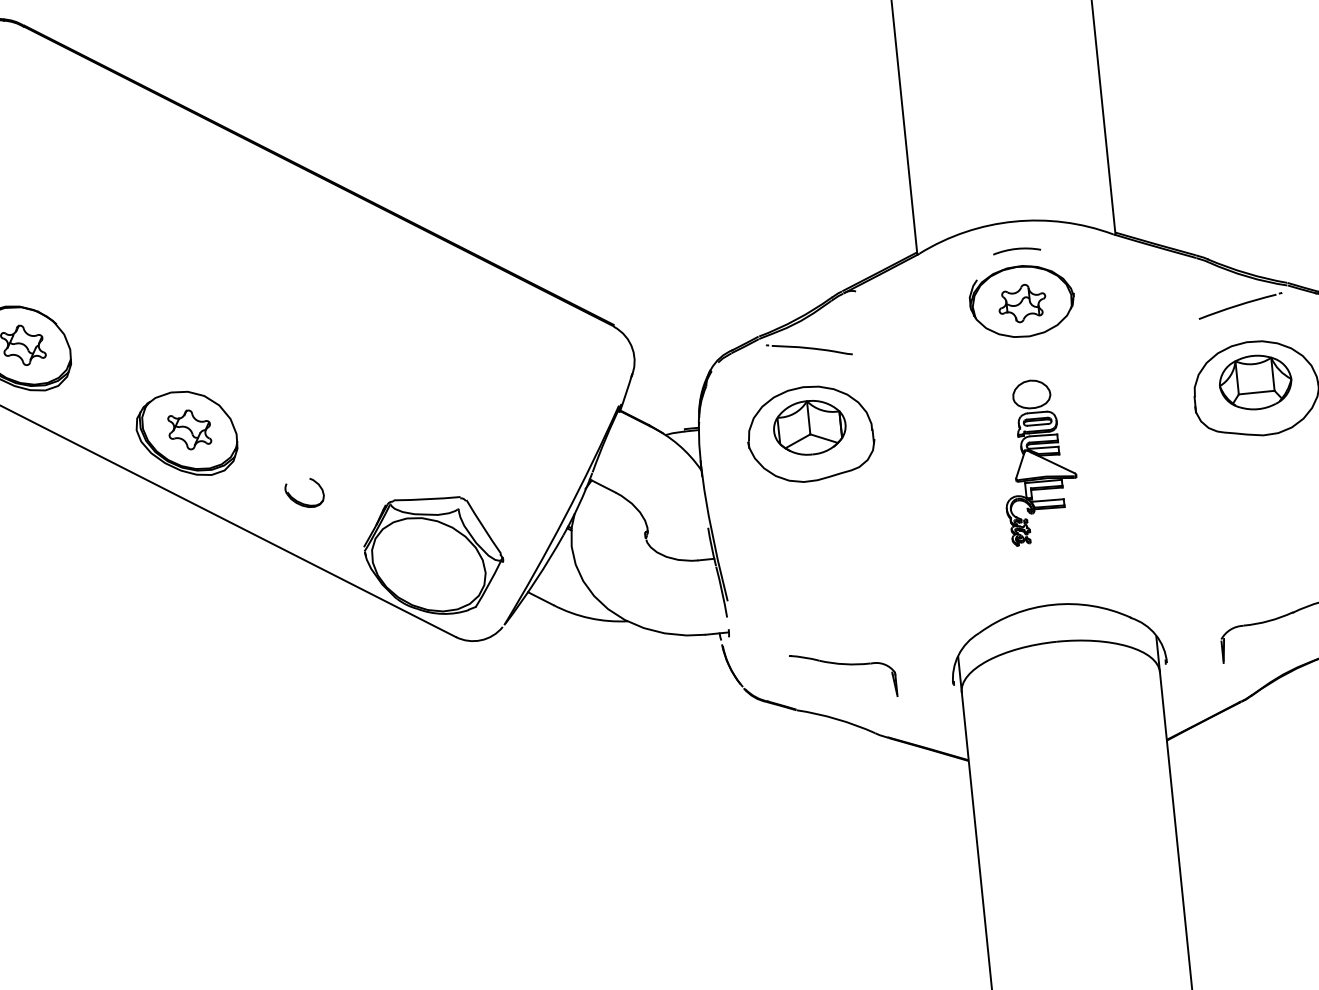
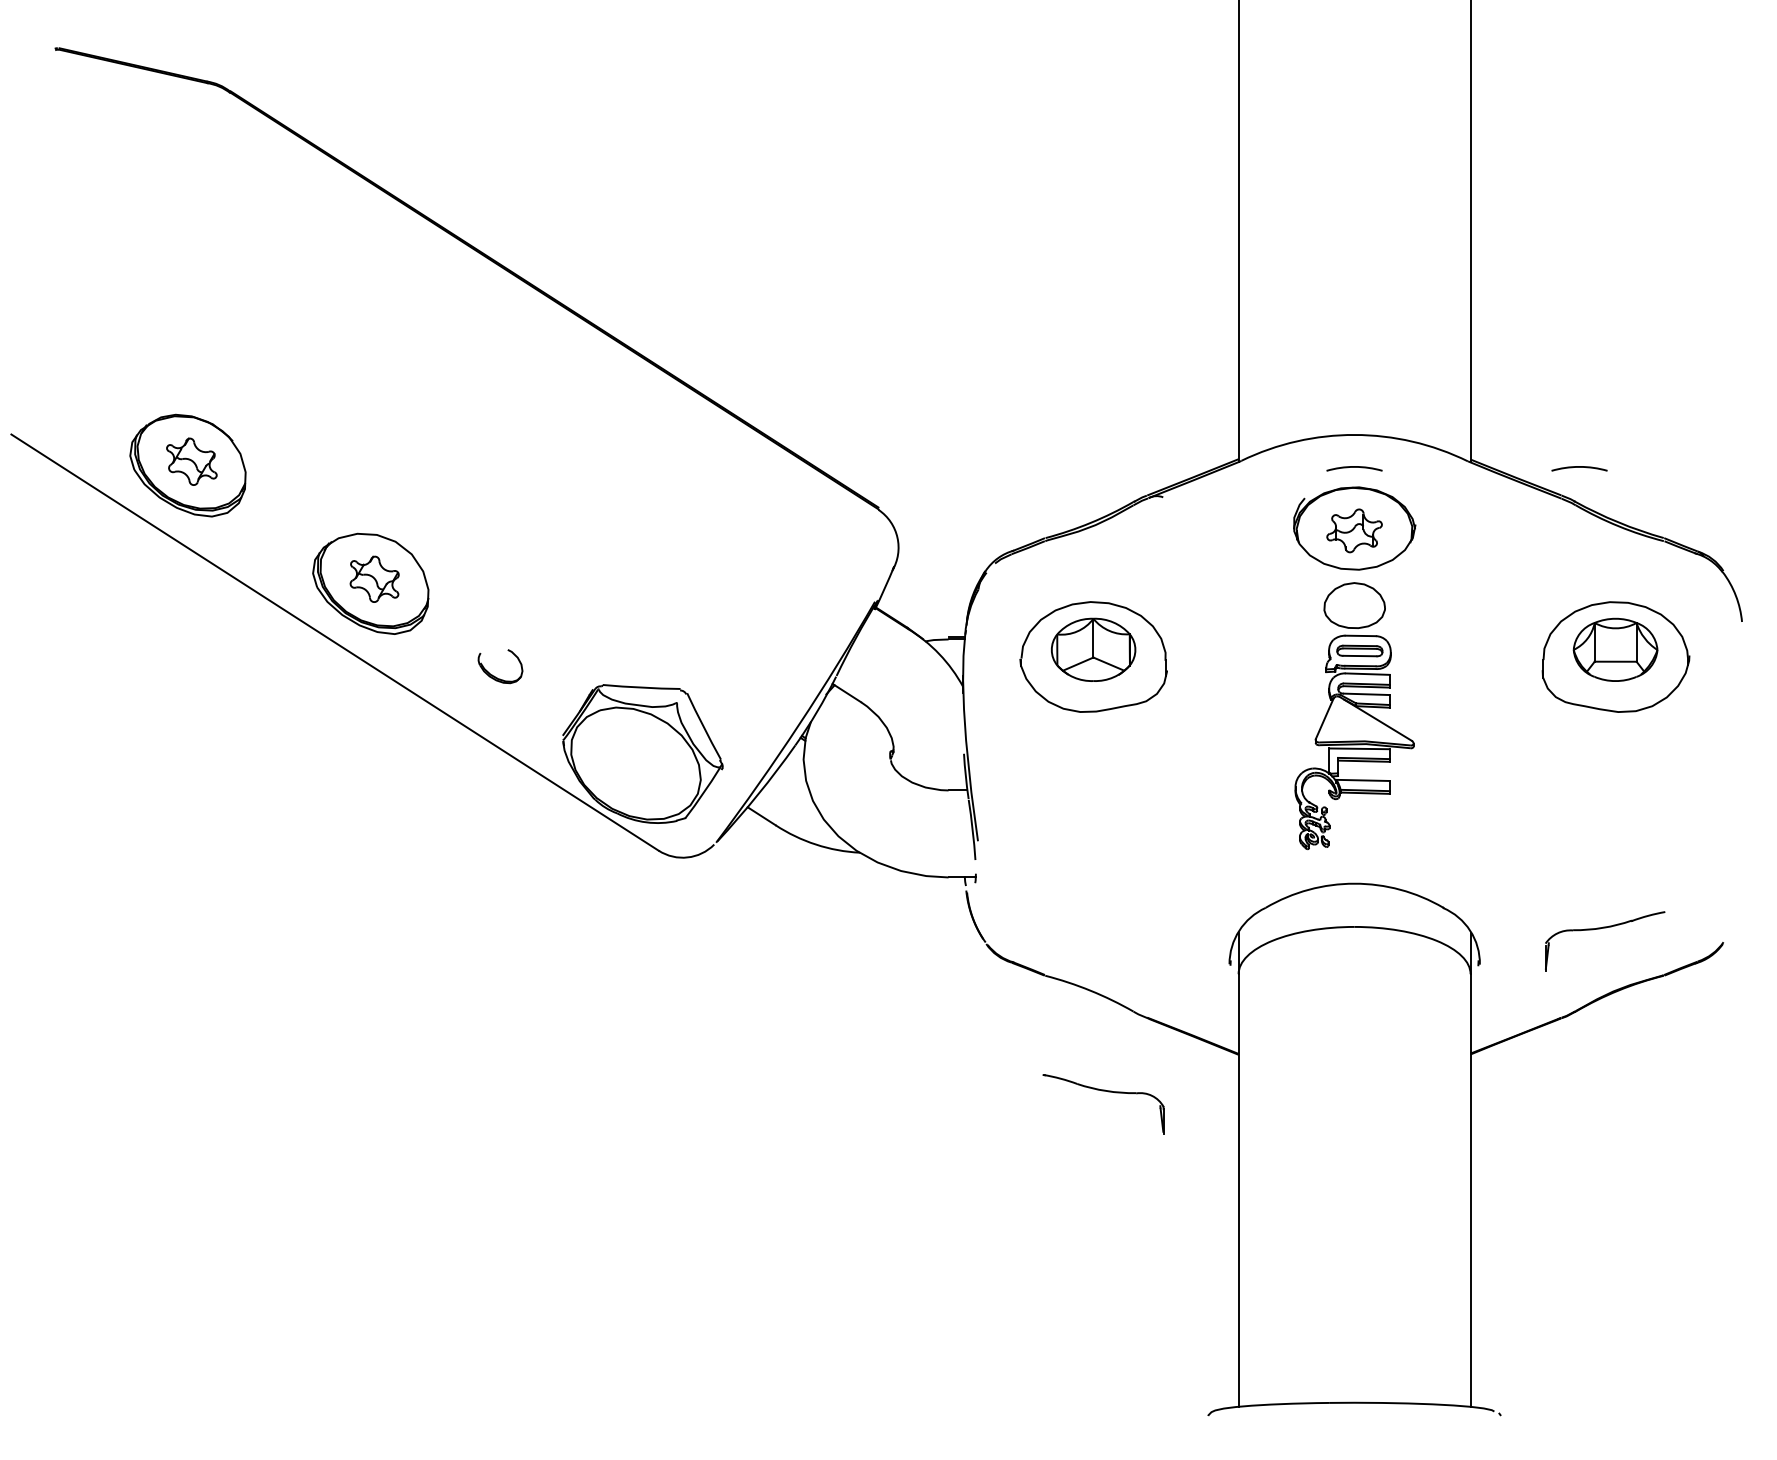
arc: (1208, 229) -> (1579, 467), added
part: (1240, 306) -> (1606, 559), removed
part: (809, 349) -> (1102, 559), removed
part: (1038, 462) -> (1354, 716), size x1.4
part: (842, 664) -> (1103, 1091), moved

